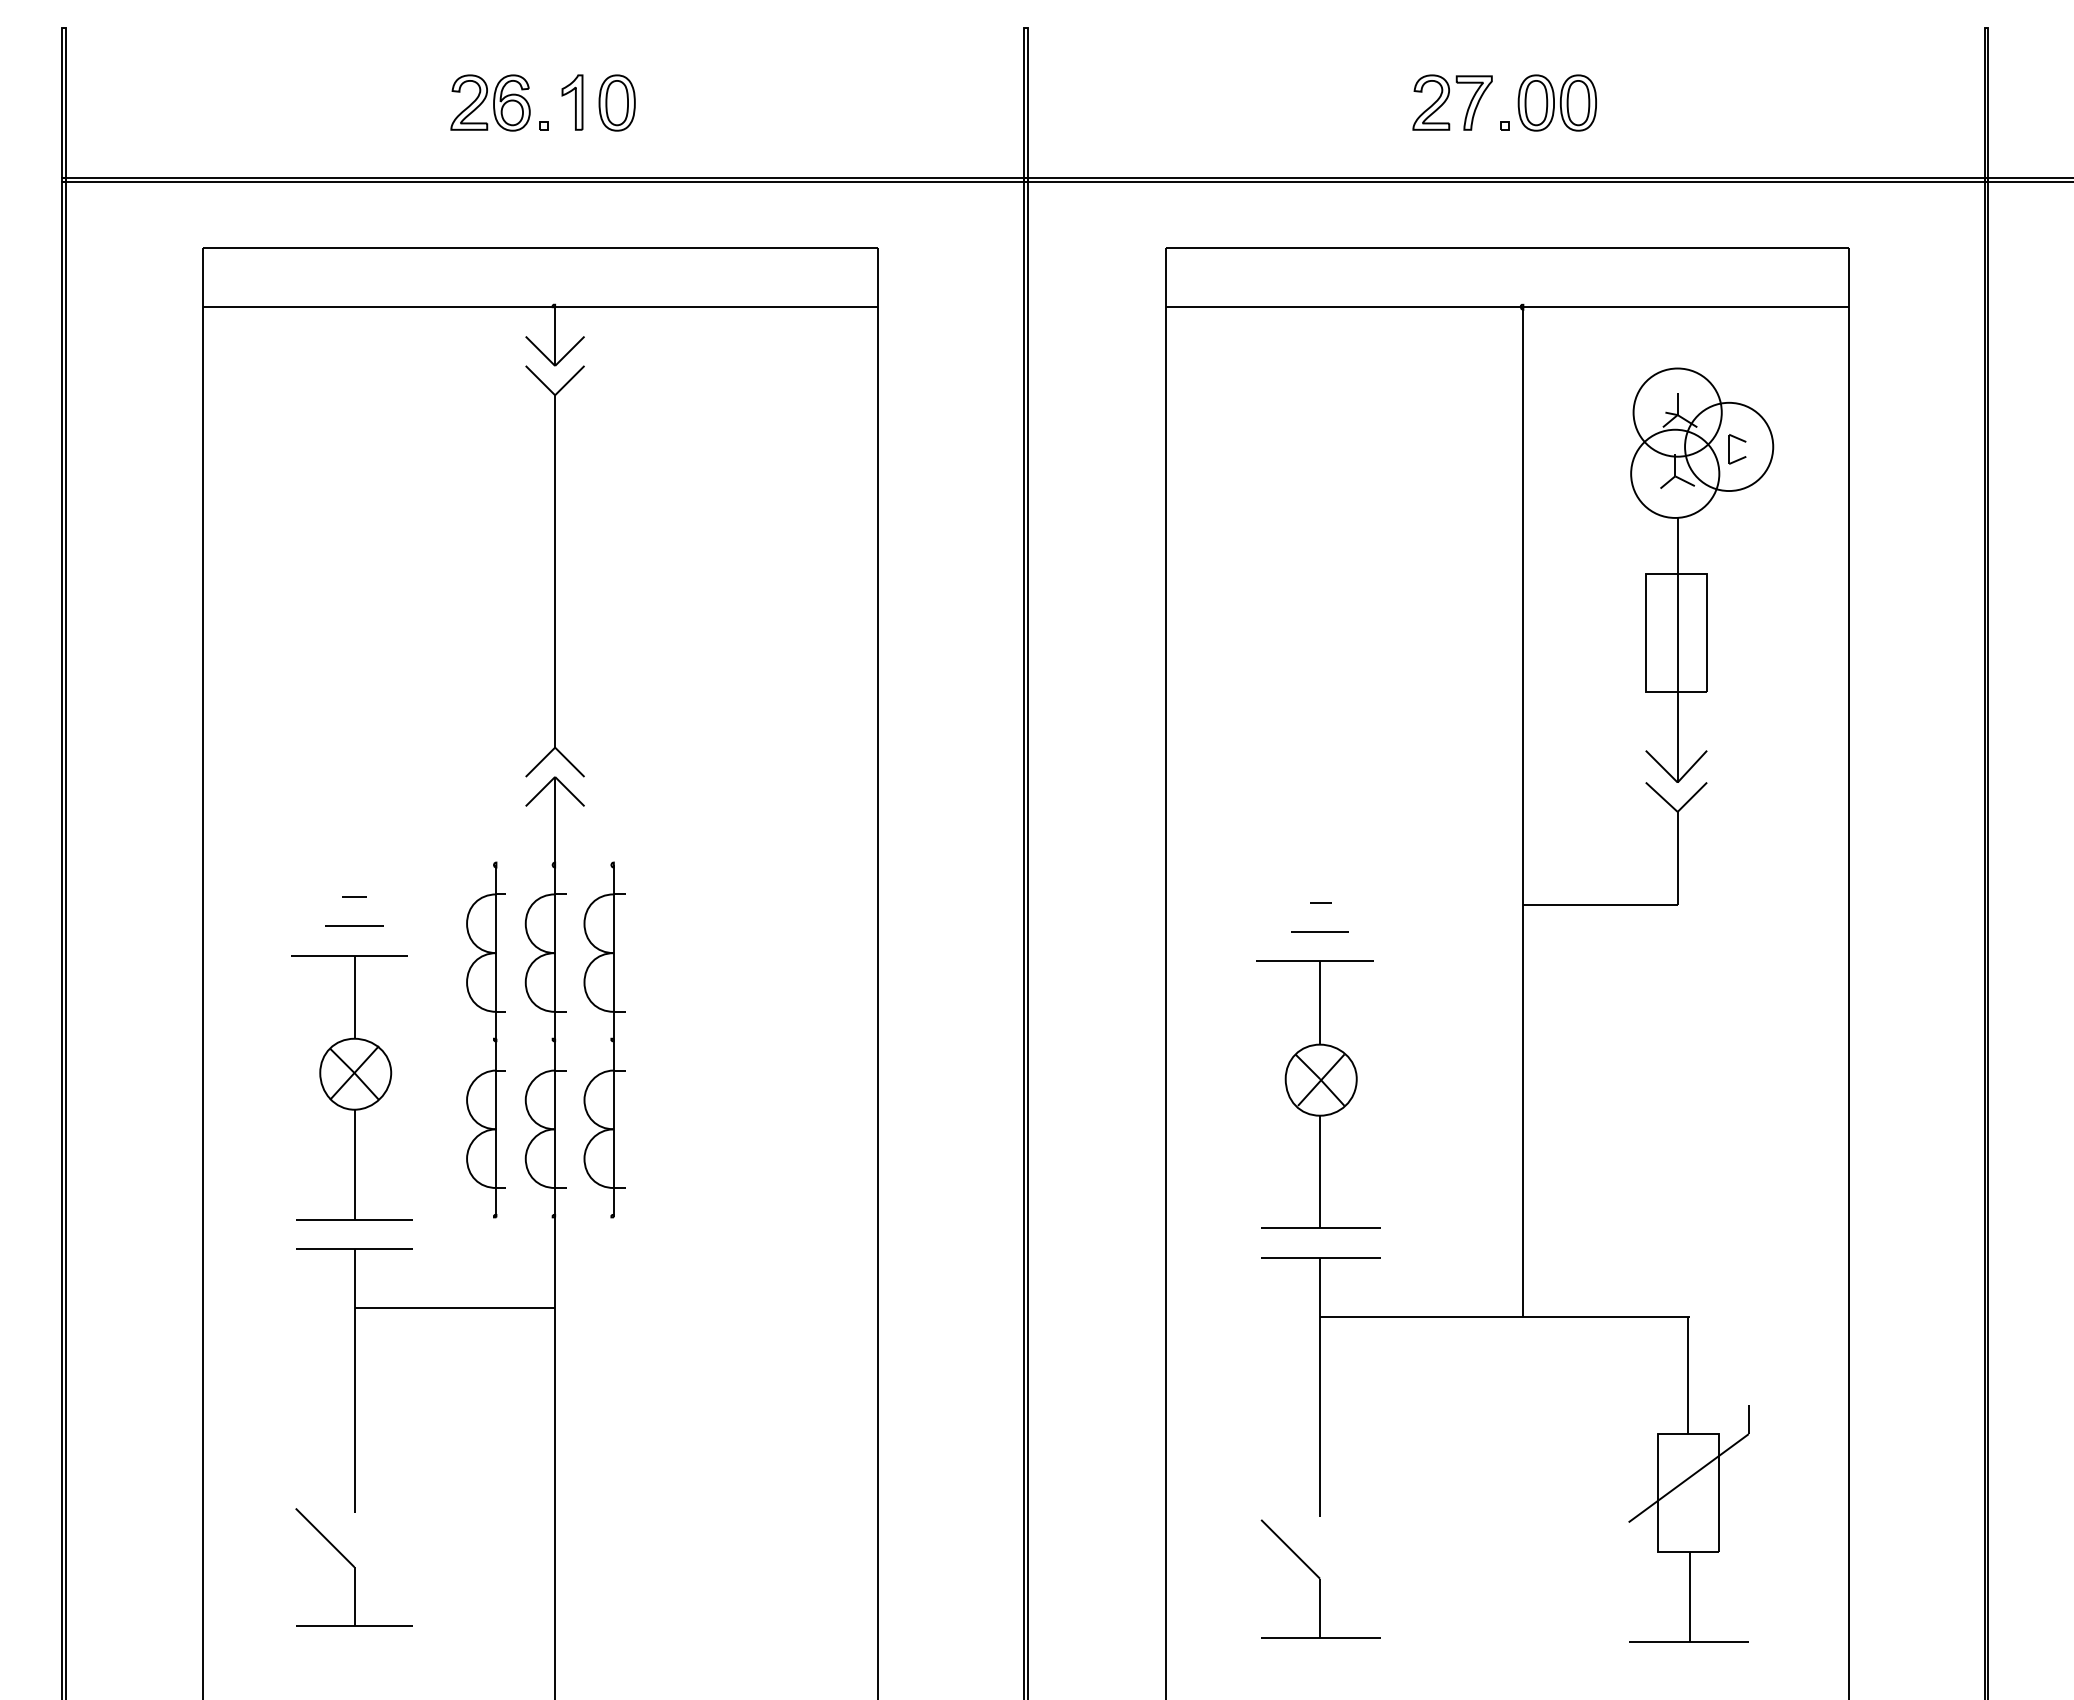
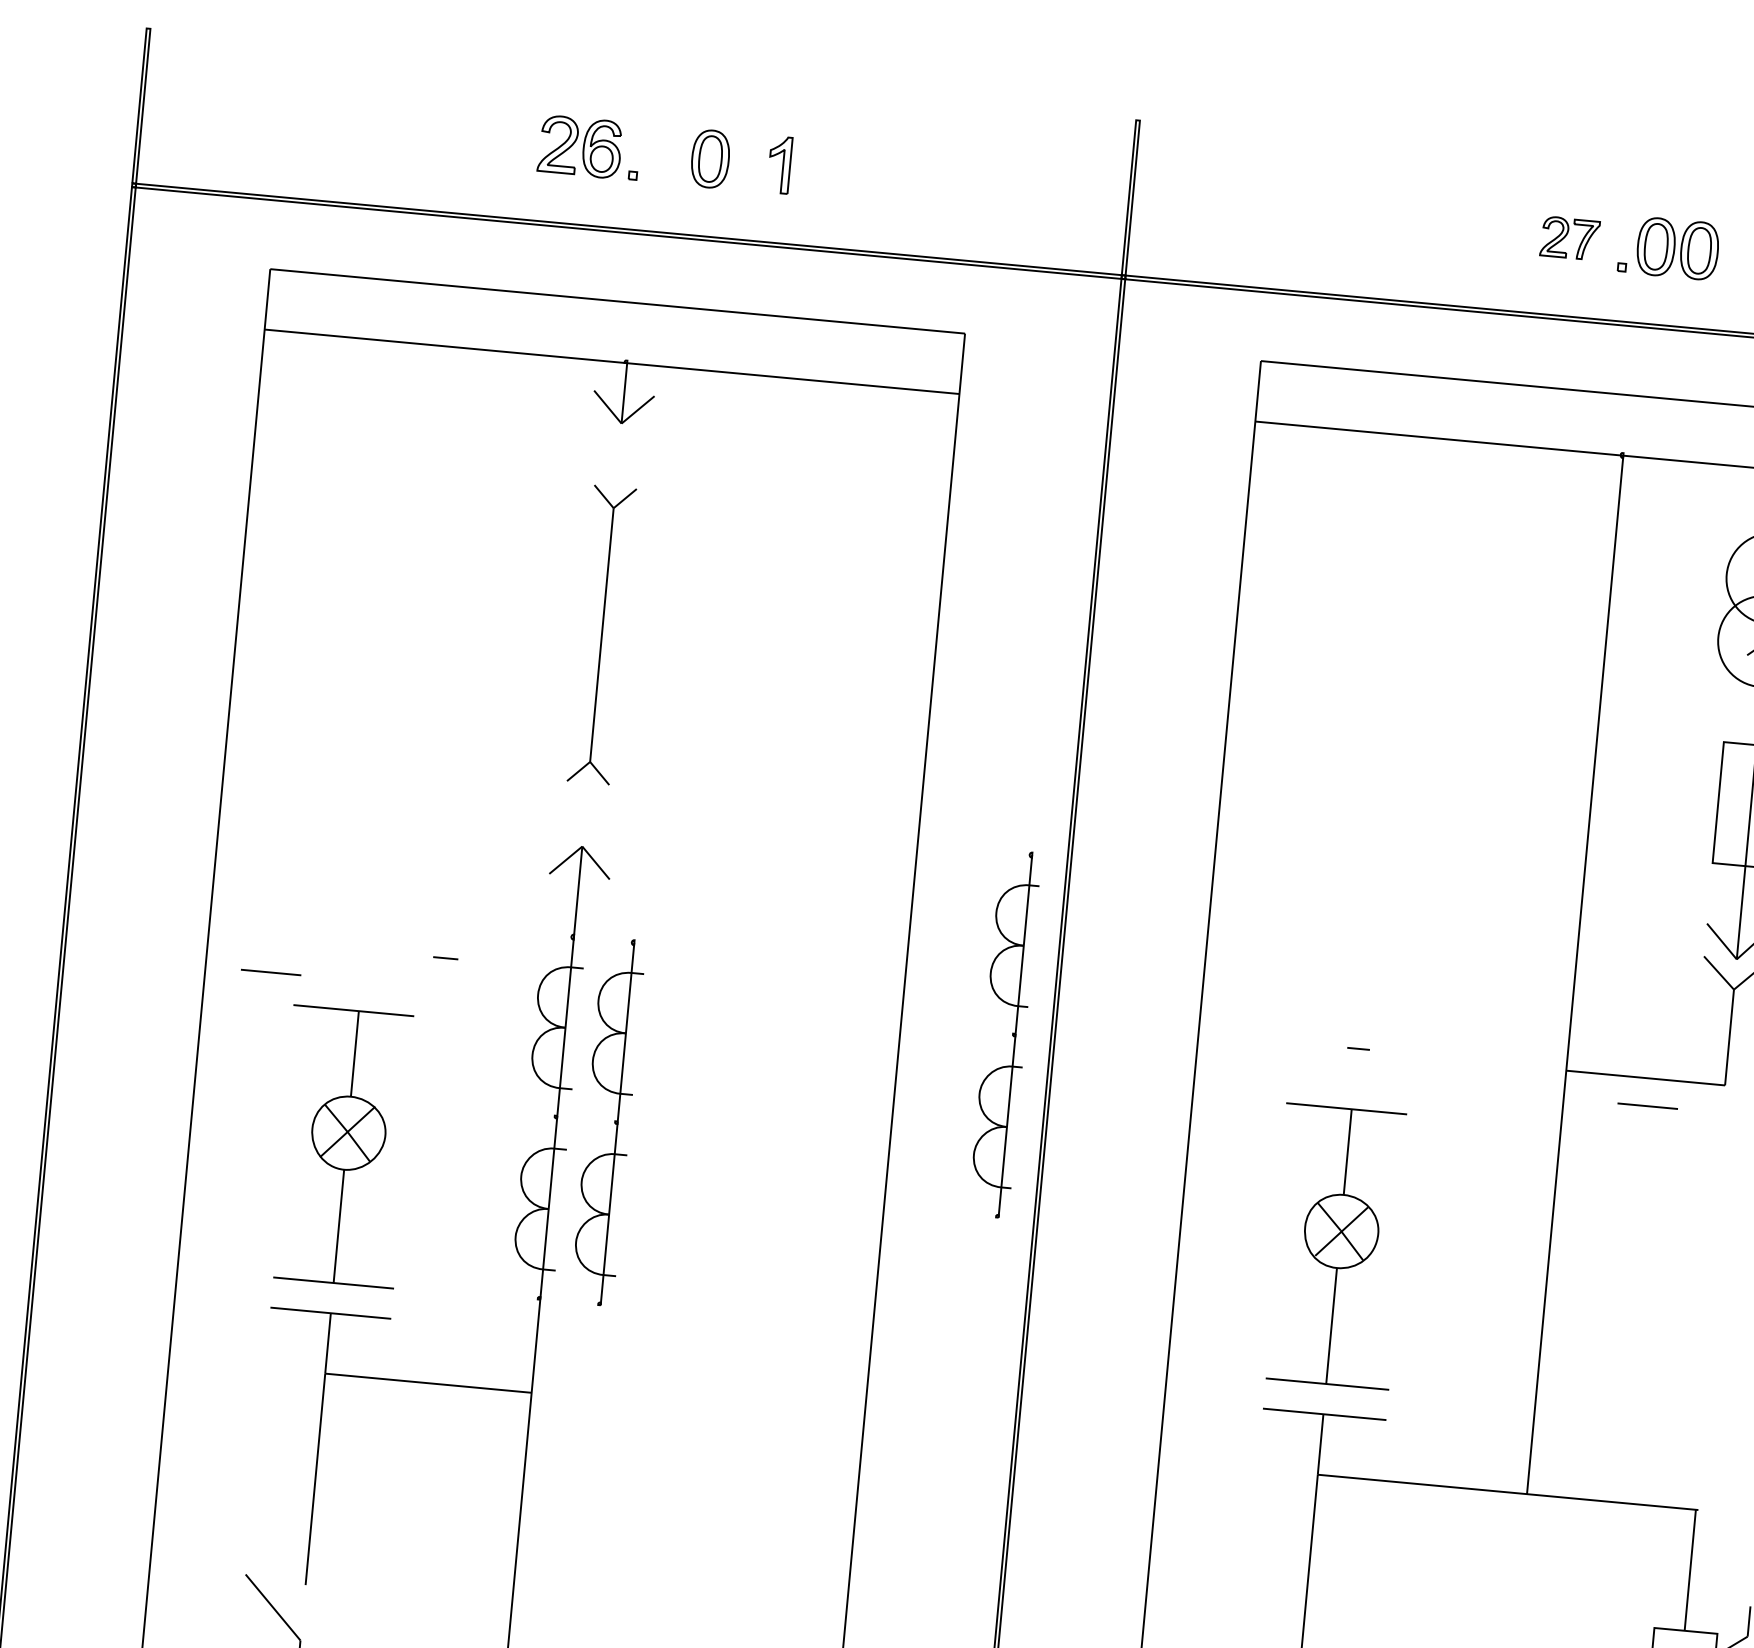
part: (572, 102) -> (779, 164), moved
part: (1452, 102) -> (1569, 238), size x0.7
part: (554, 571) -> (601, 635), size x0.7
line: (354, 896) -> (445, 957), moved
line: (354, 925) -> (271, 971), moved
line: (1319, 931) -> (1647, 1105), moved
part: (493, 1039) -> (1012, 1034), moved

